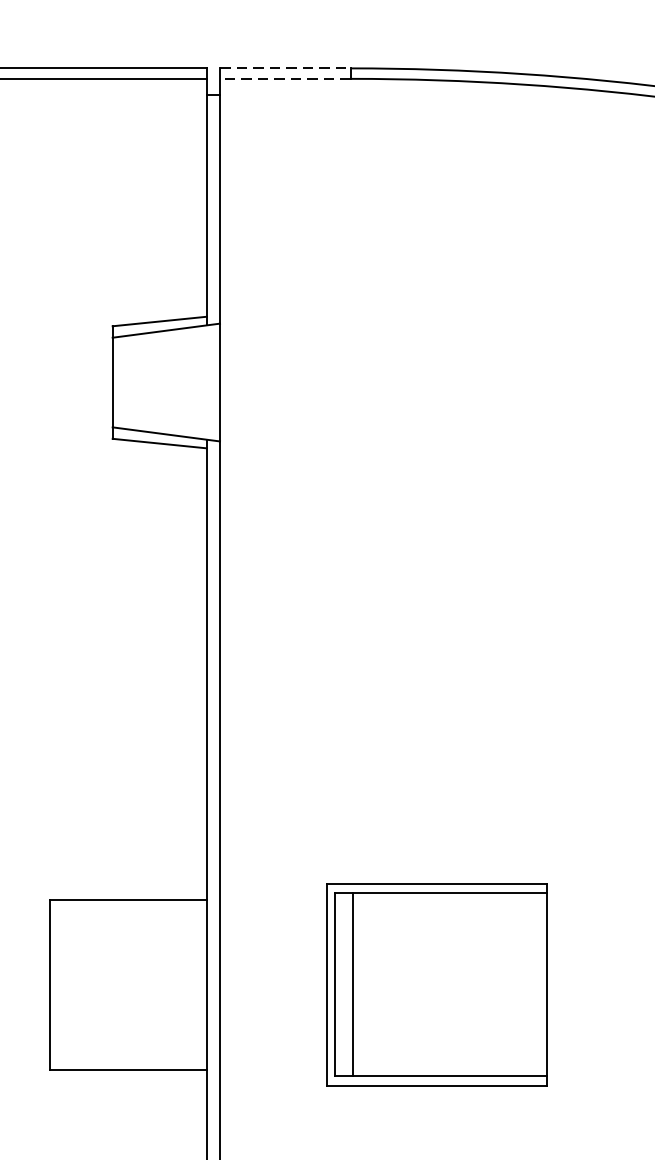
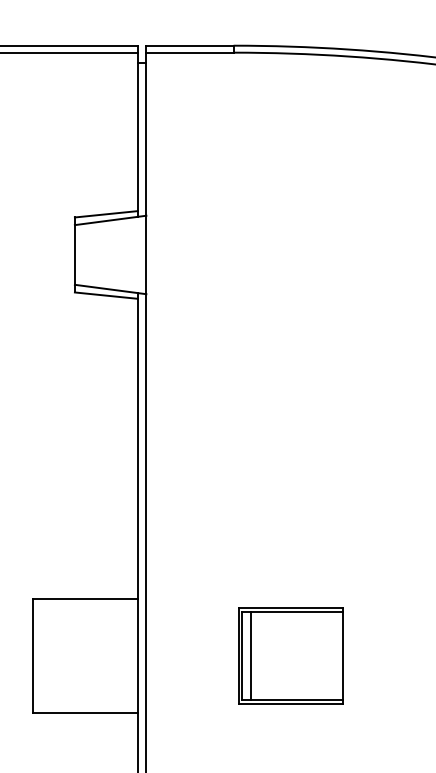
line: (286, 68) -> (190, 45), dashed -> solid
line: (286, 78) -> (190, 52), dashed -> solid
part: (436, 983) -> (290, 655), size x0.71

